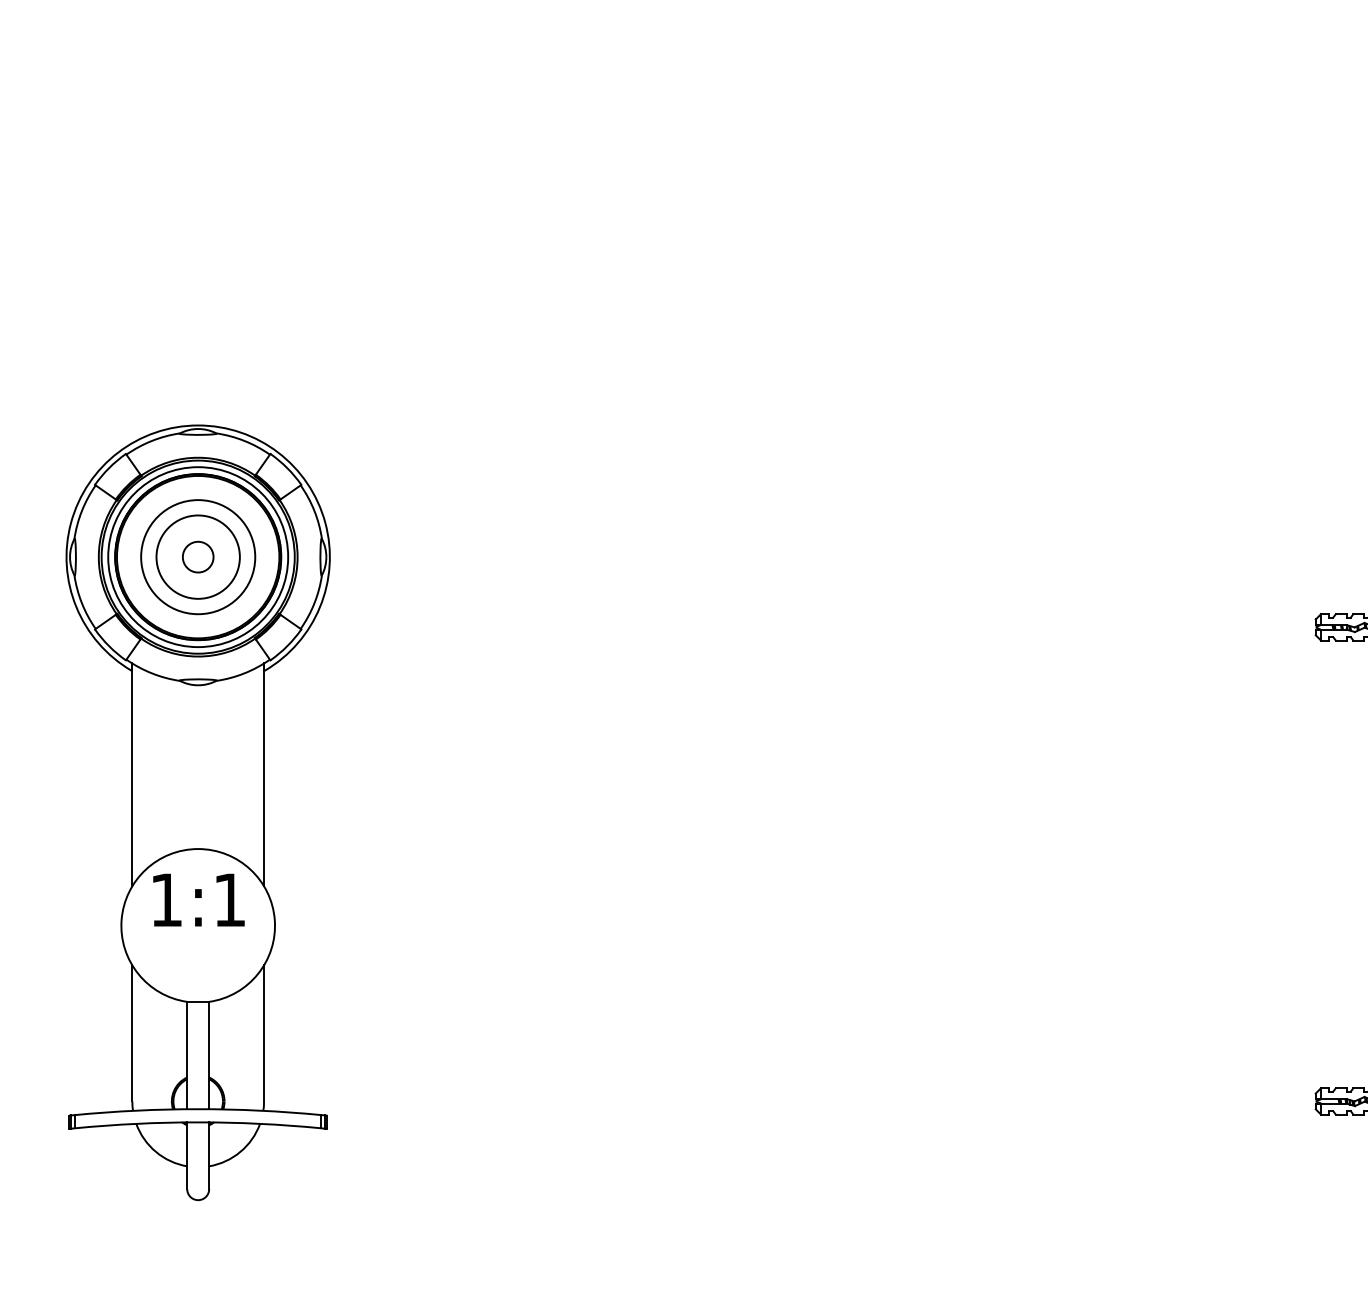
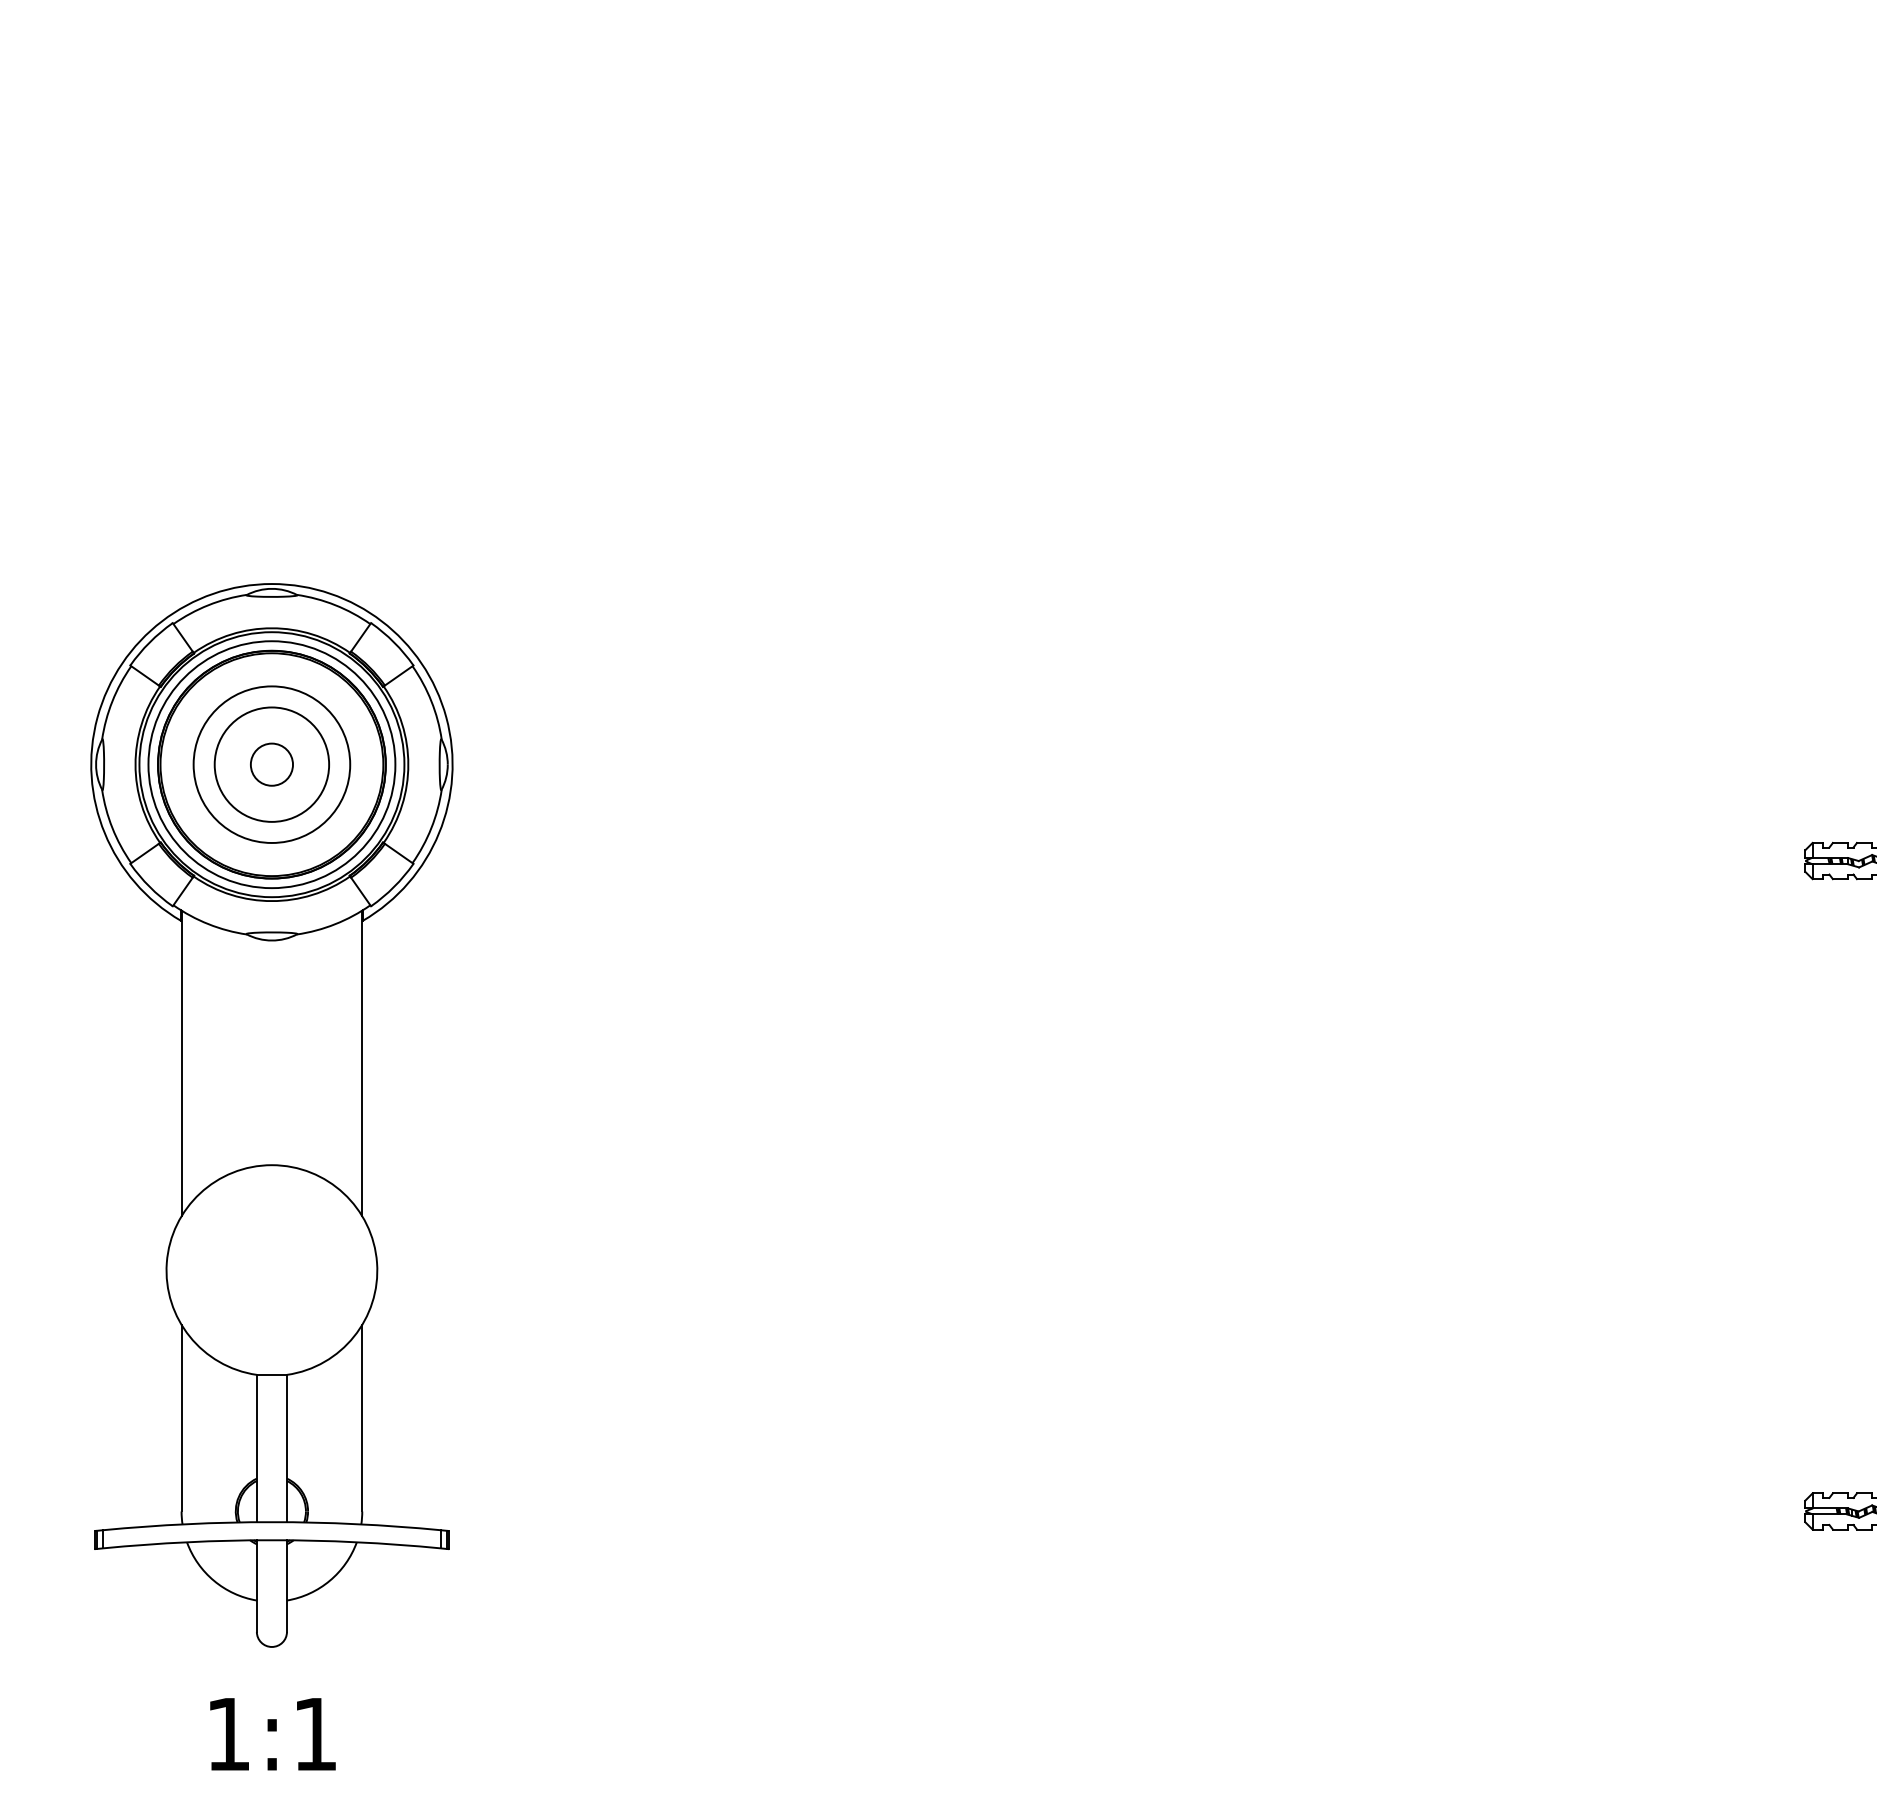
text: (198, 900) -> (272, 1734), moved

